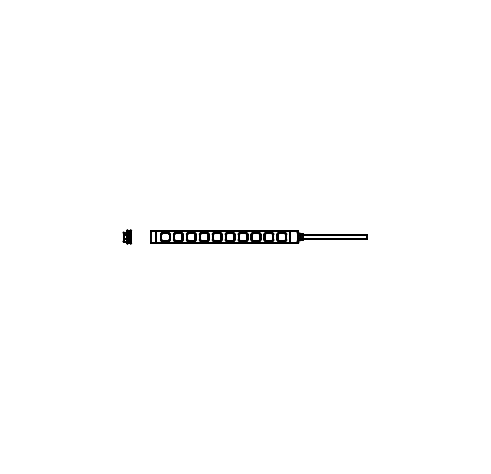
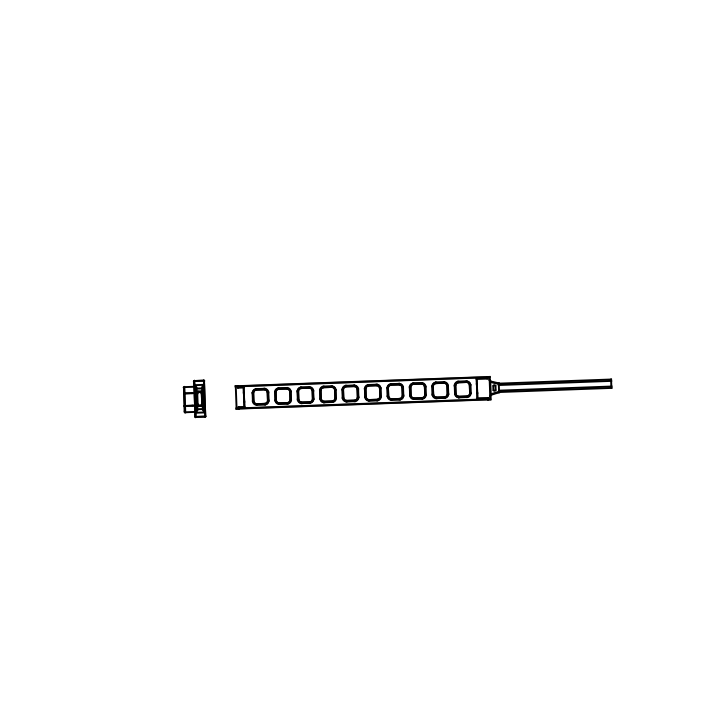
part: (126, 236) -> (193, 398), size x1.6

